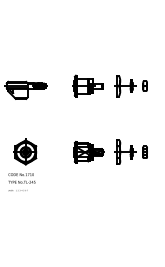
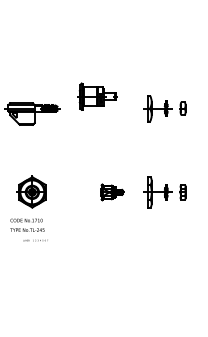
part: (88, 85) -> (97, 96), moved
part: (89, 152) -> (112, 192), size x0.6
text: (17, 190) -> (35, 240), moved

